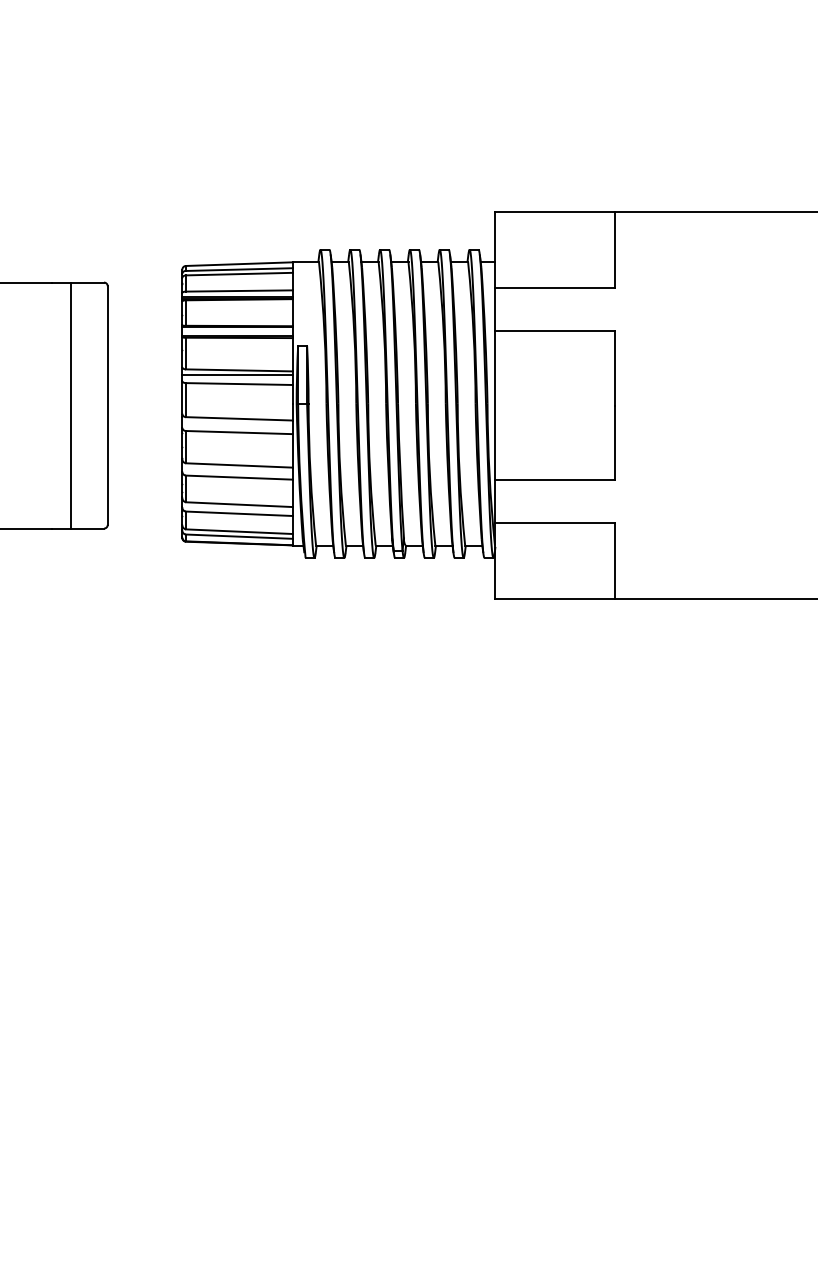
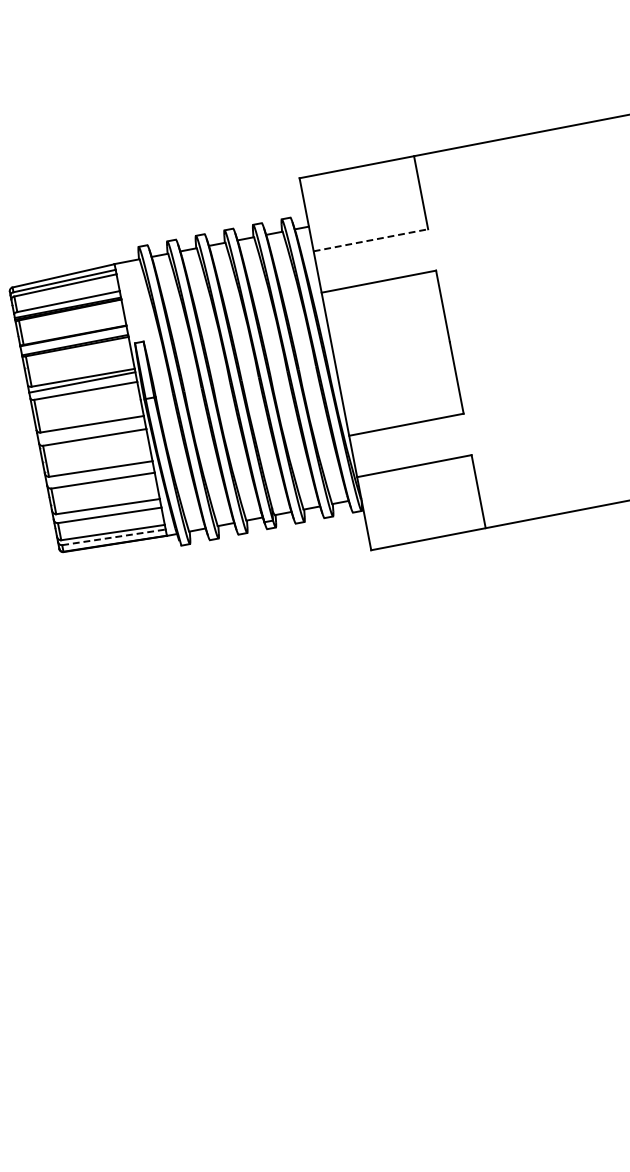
line: (555, 287) -> (371, 239), solid -> dashed
line: (239, 536) -> (114, 537), solid -> dashed

